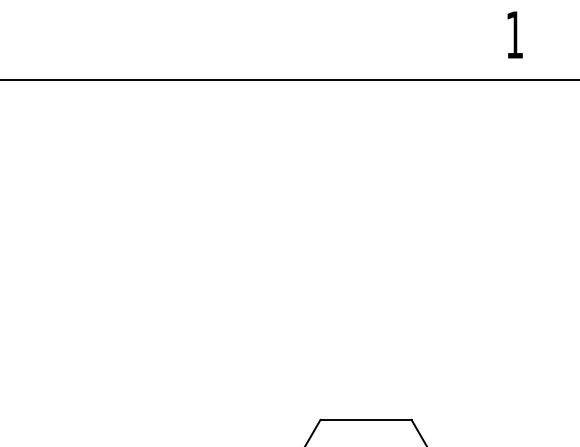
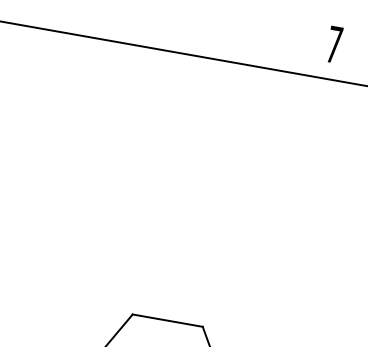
text: (514, 34) -> (334, 44), 1 -> 7

